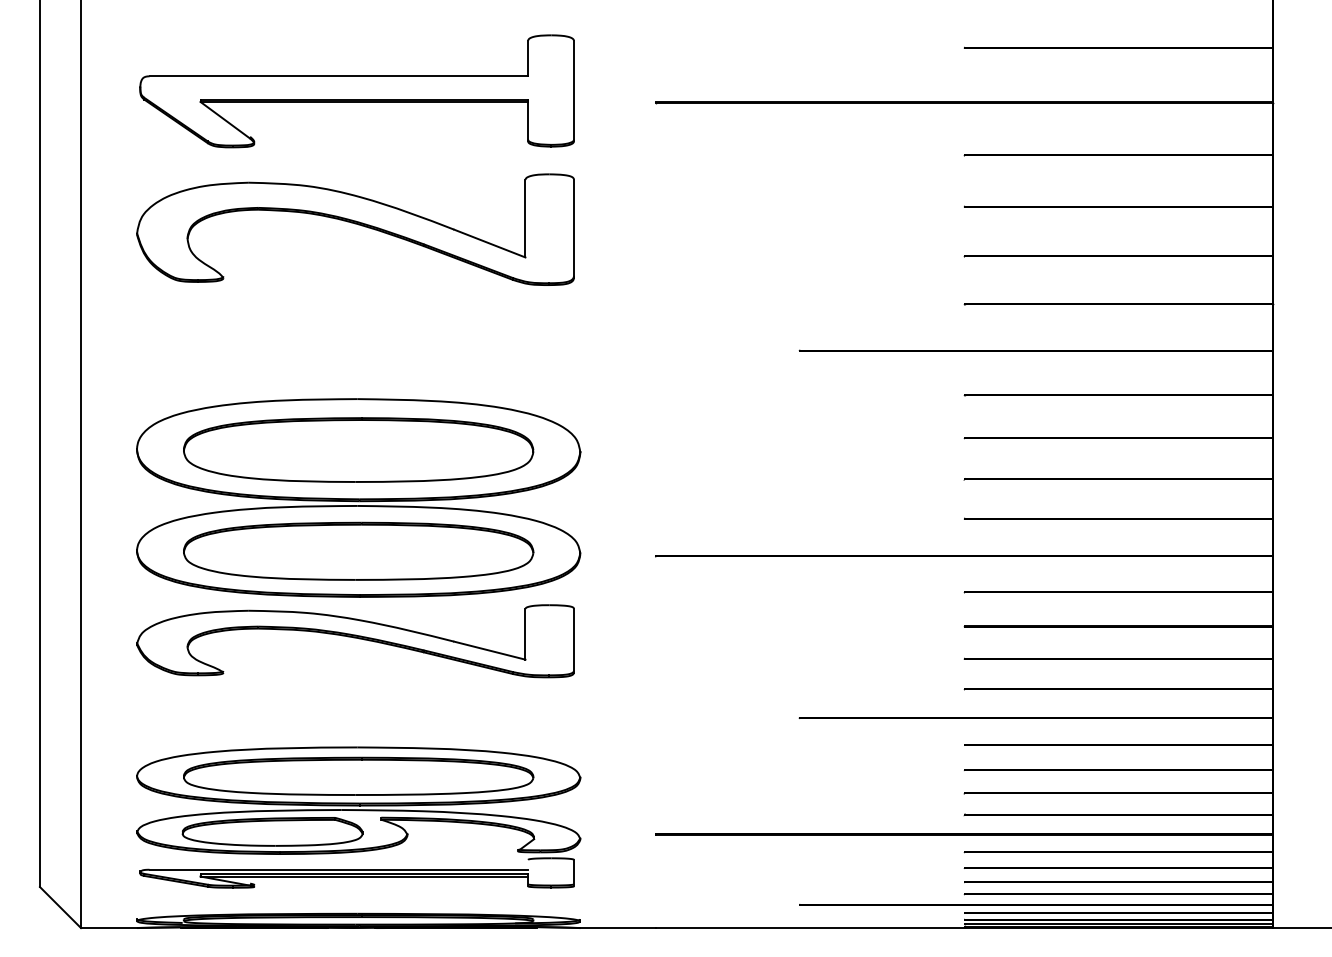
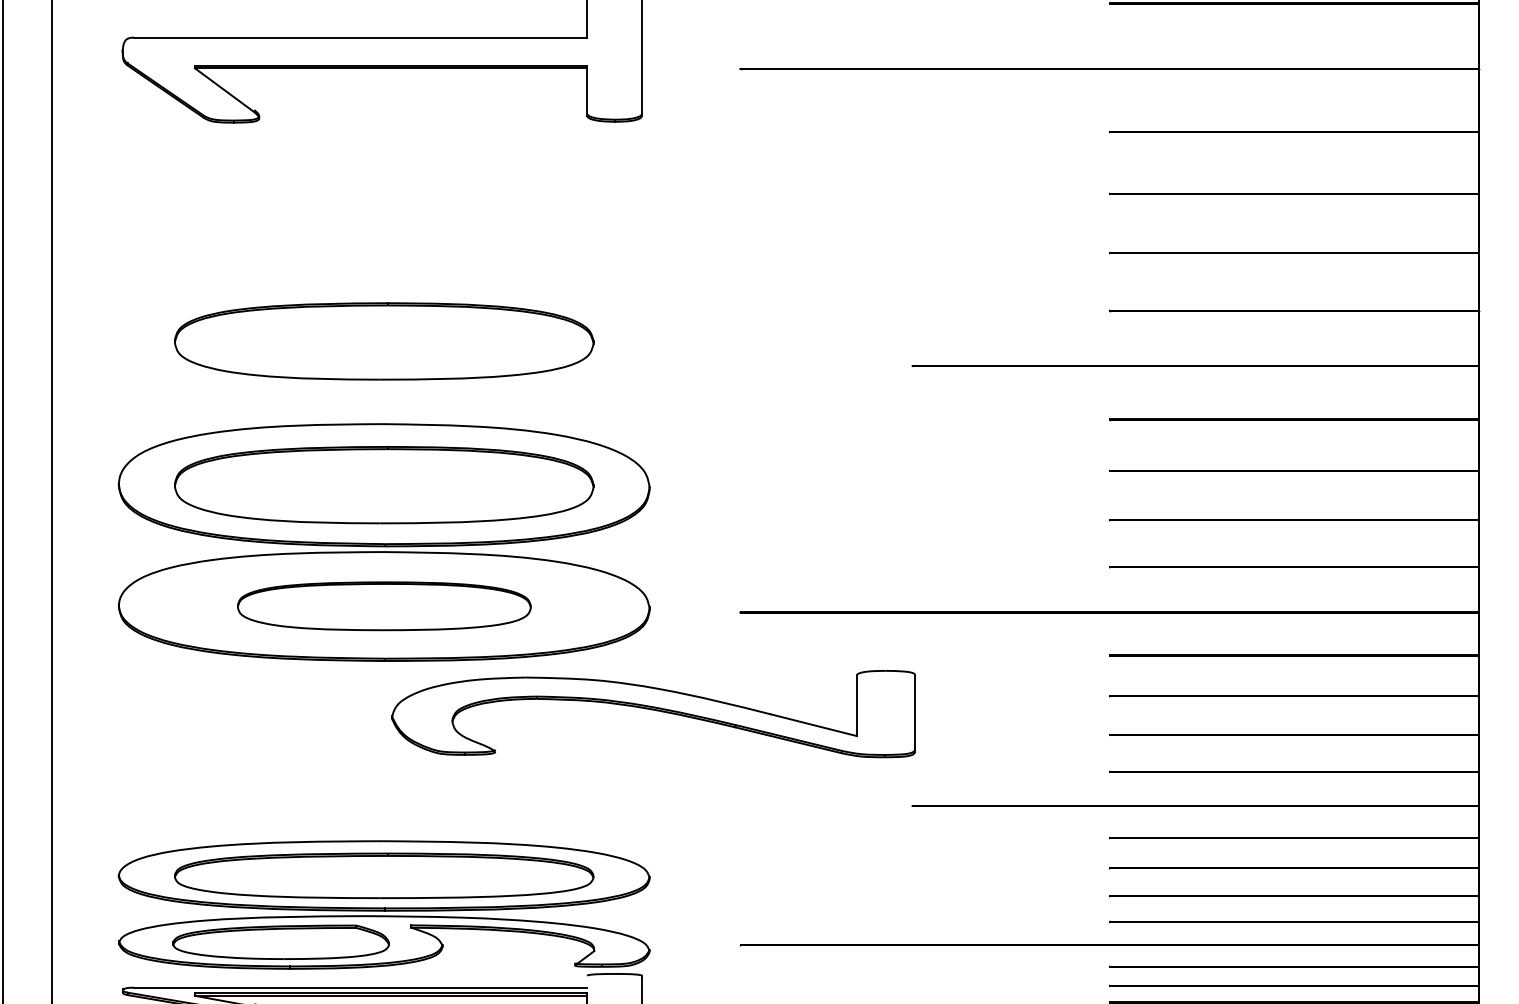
part: (355, 229) -> (380, 221), removed
part: (358, 329) -> (384, 340), added
part: (358, 550) -> (384, 605), size x0.7
part: (355, 641) -> (653, 714), moved

